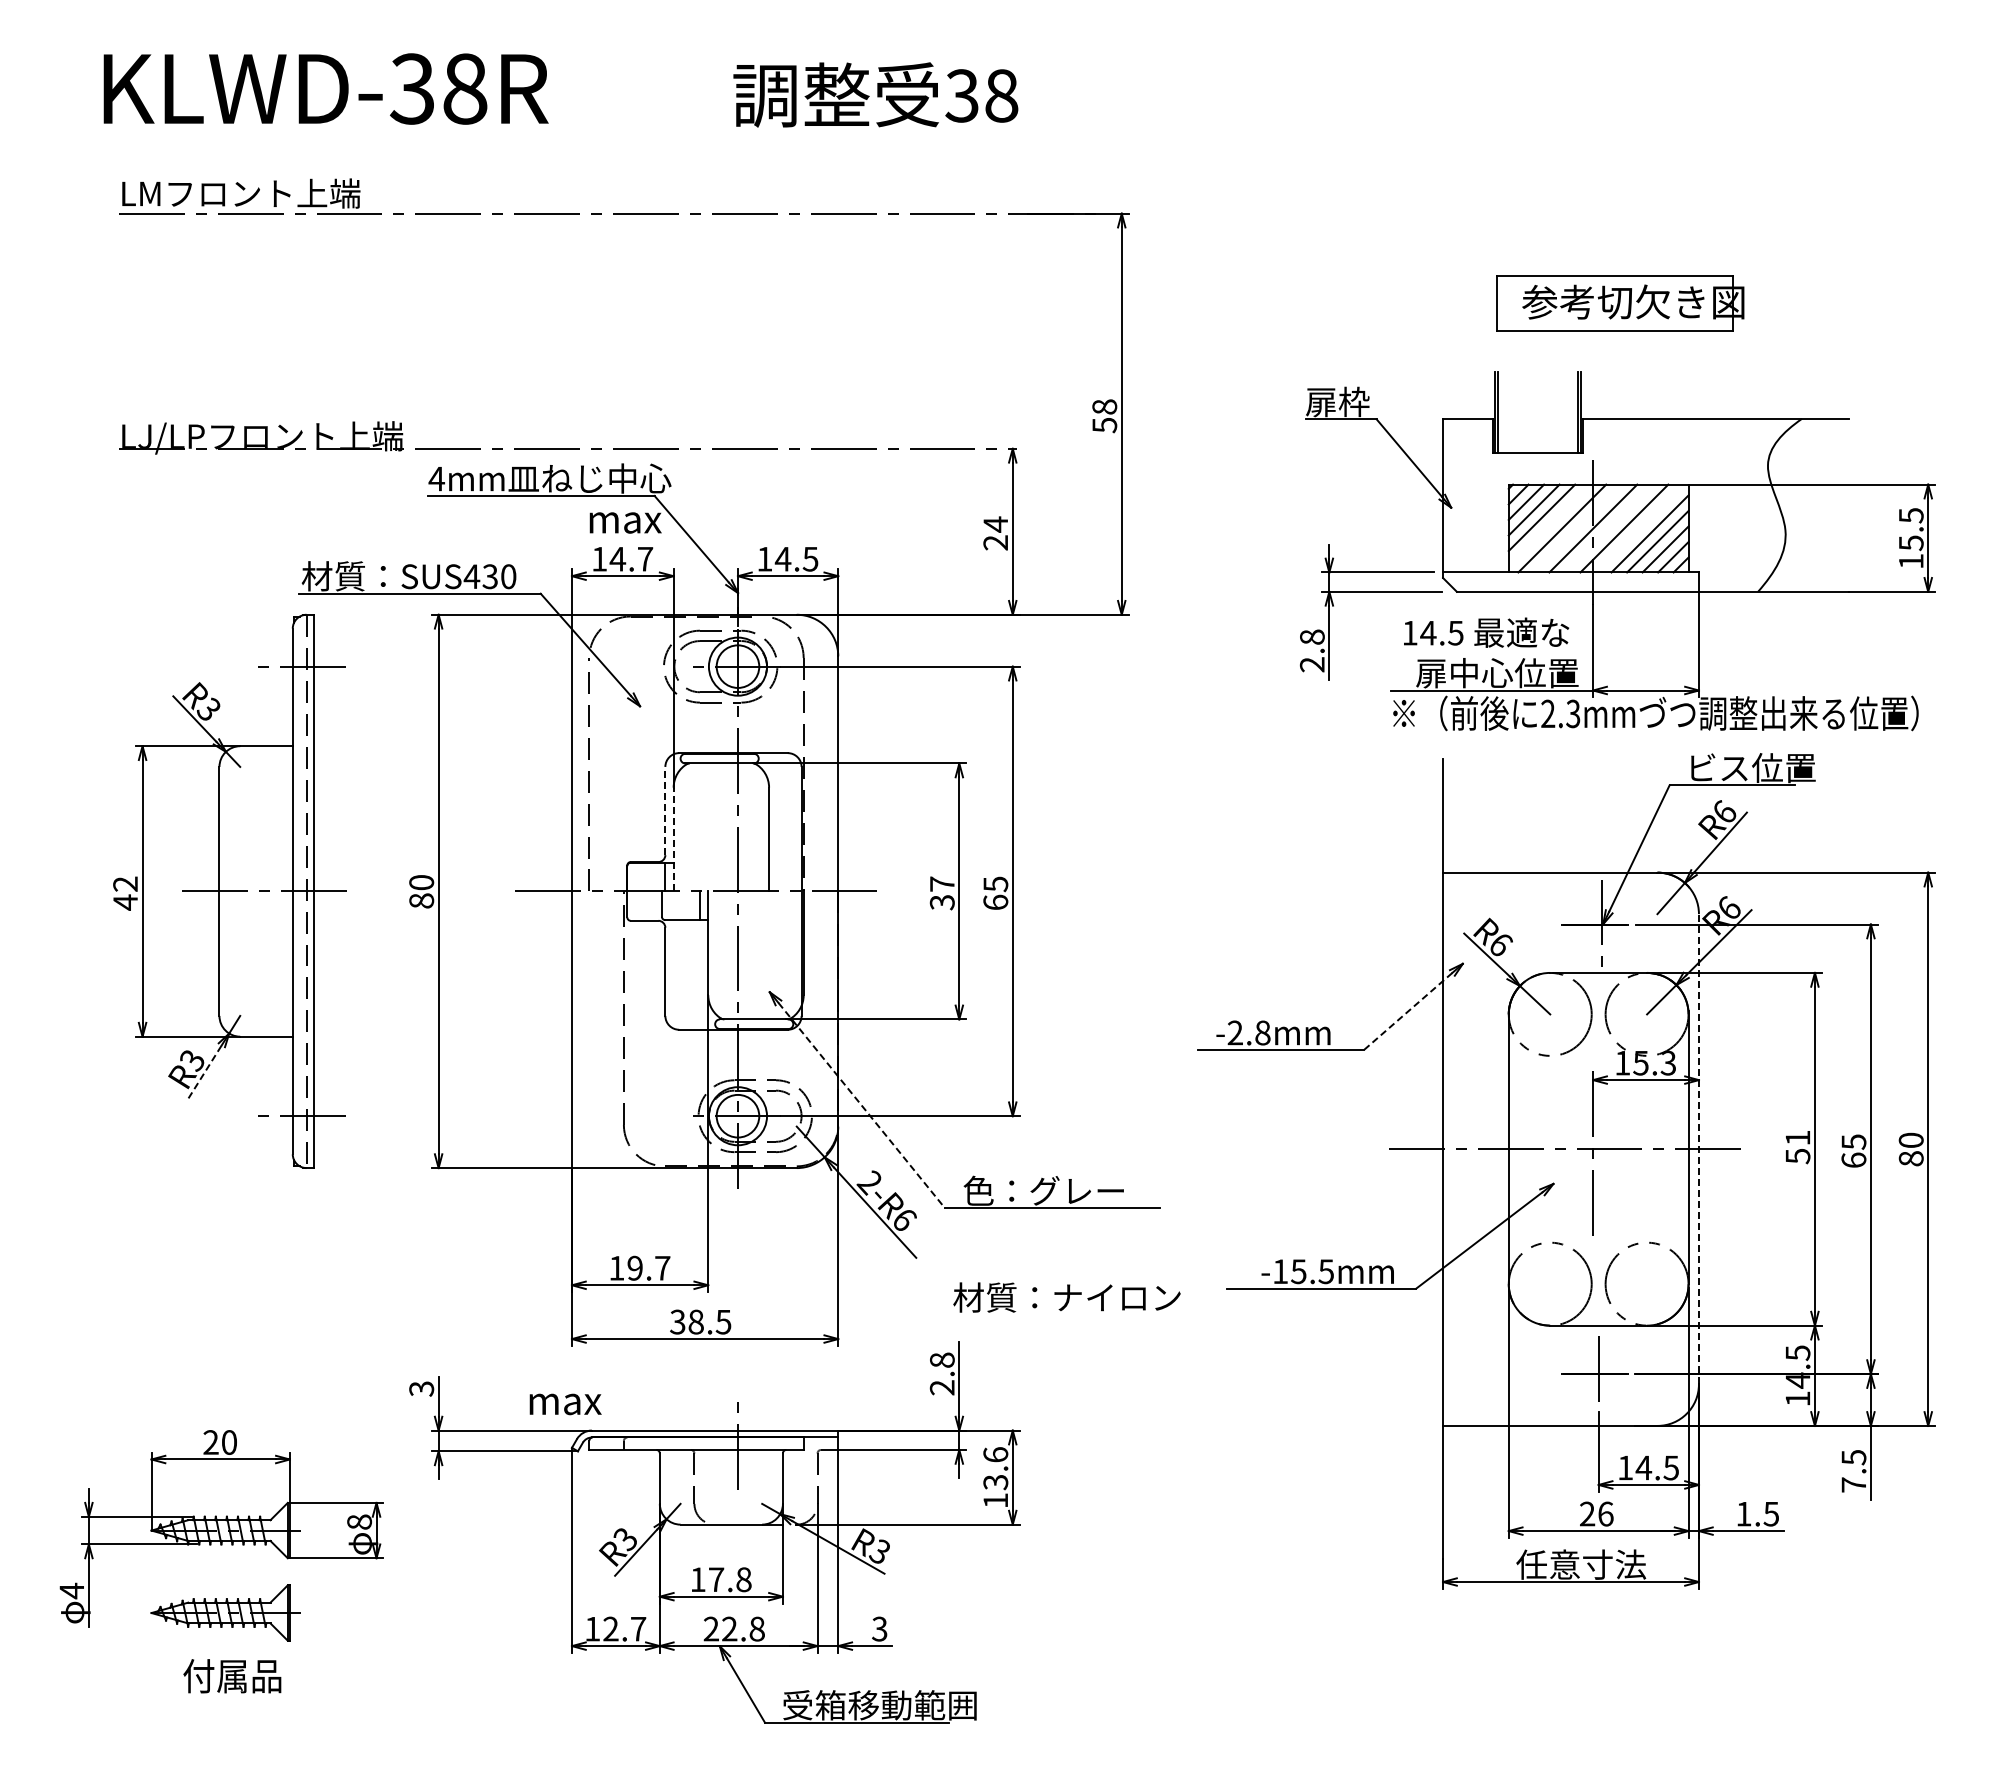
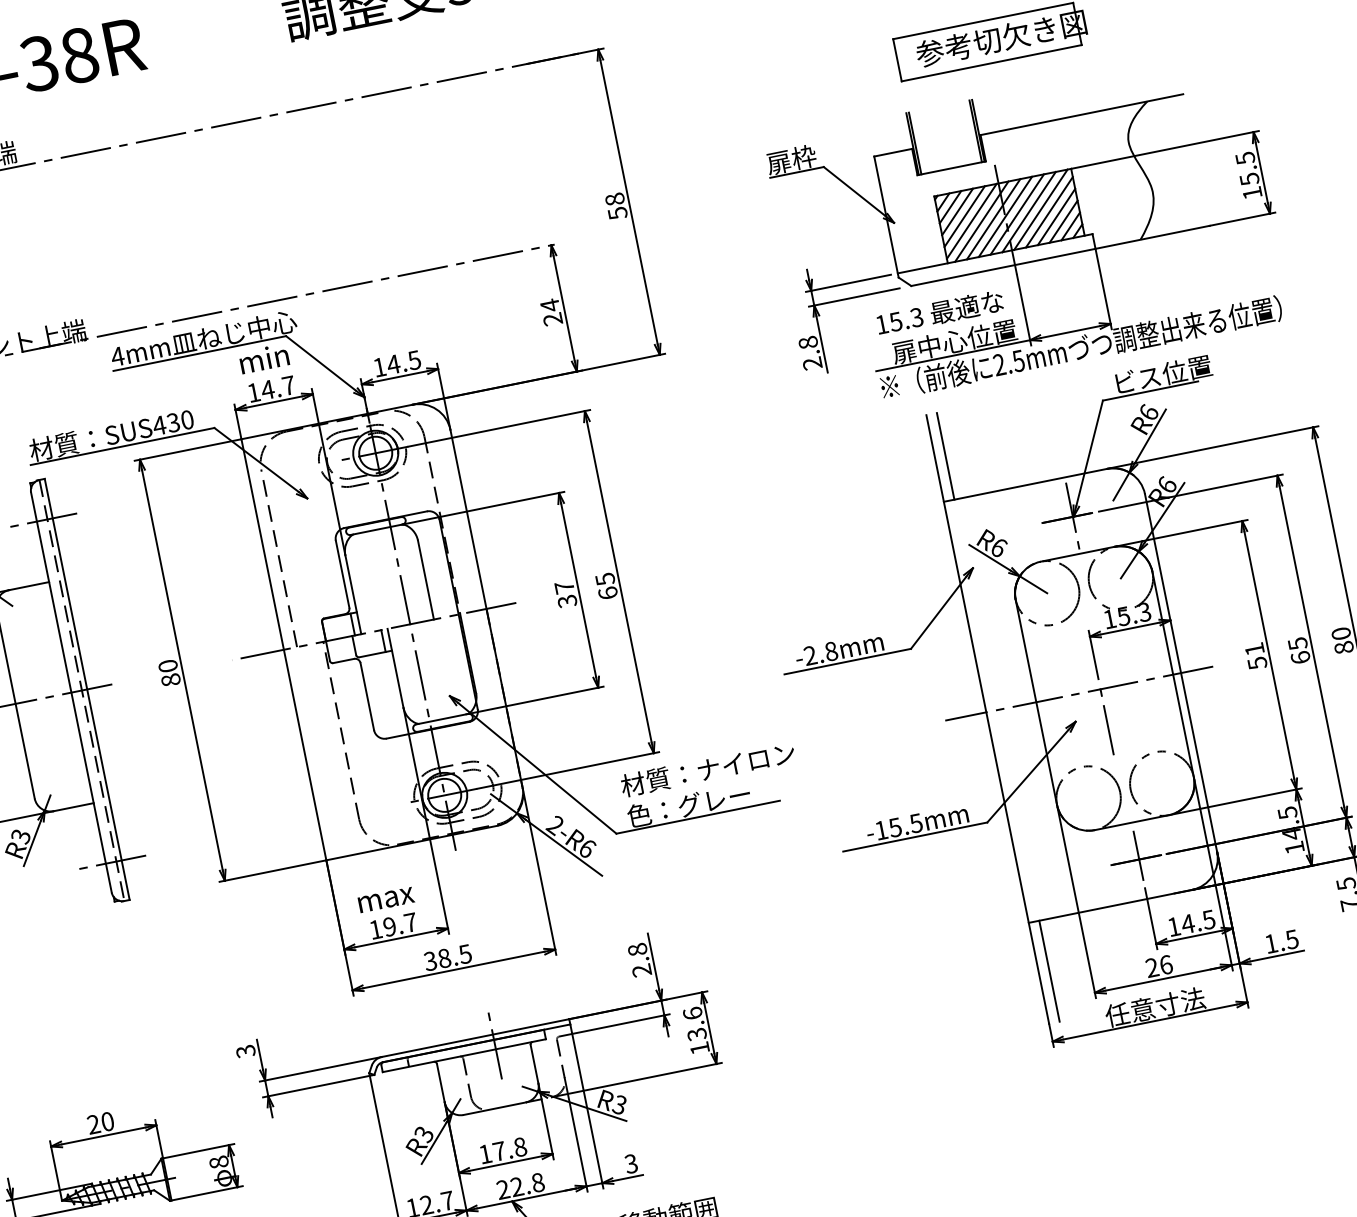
text: (642, 518) -> (280, 355), max -> min
line: (1549, 525) -> (971, 221), added
line: (1577, 528) -> (993, 219), added
line: (1608, 528) -> (1016, 214), added
line: (1639, 528) -> (1040, 209), added
text: (1441, 632) -> (905, 319), 14.5 -> 15.3
text: (1573, 713) -> (1018, 360), 2.3mm -> 2.5mm
line: (665, 810) -> (342, 573), dashed -> solid
line: (1456, 815) -> (945, 456), added
line: (673, 839) -> (353, 594), dashed -> solid
line: (1408, 1011) -> (938, 612), dashed -> solid
line: (205, 1071) -> (32, 843), dashed -> solid
line: (862, 1106) -> (537, 768), dashed -> solid
line: (1698, 1148) -> (1180, 672), dashed -> solid
text: (1066, 1297) -> (707, 769), moved
text: (565, 1404) -> (386, 900), moved
line: (1456, 1491) -> (1049, 970), added

